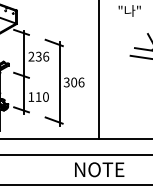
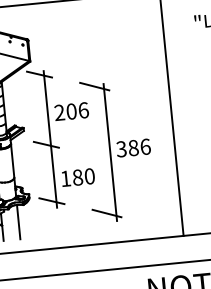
text: (38, 56) -> (71, 111), 236 -> 206
text: (74, 82) -> (134, 148), 306 -> 386
text: (38, 96) -> (77, 176), 110 -> 180

